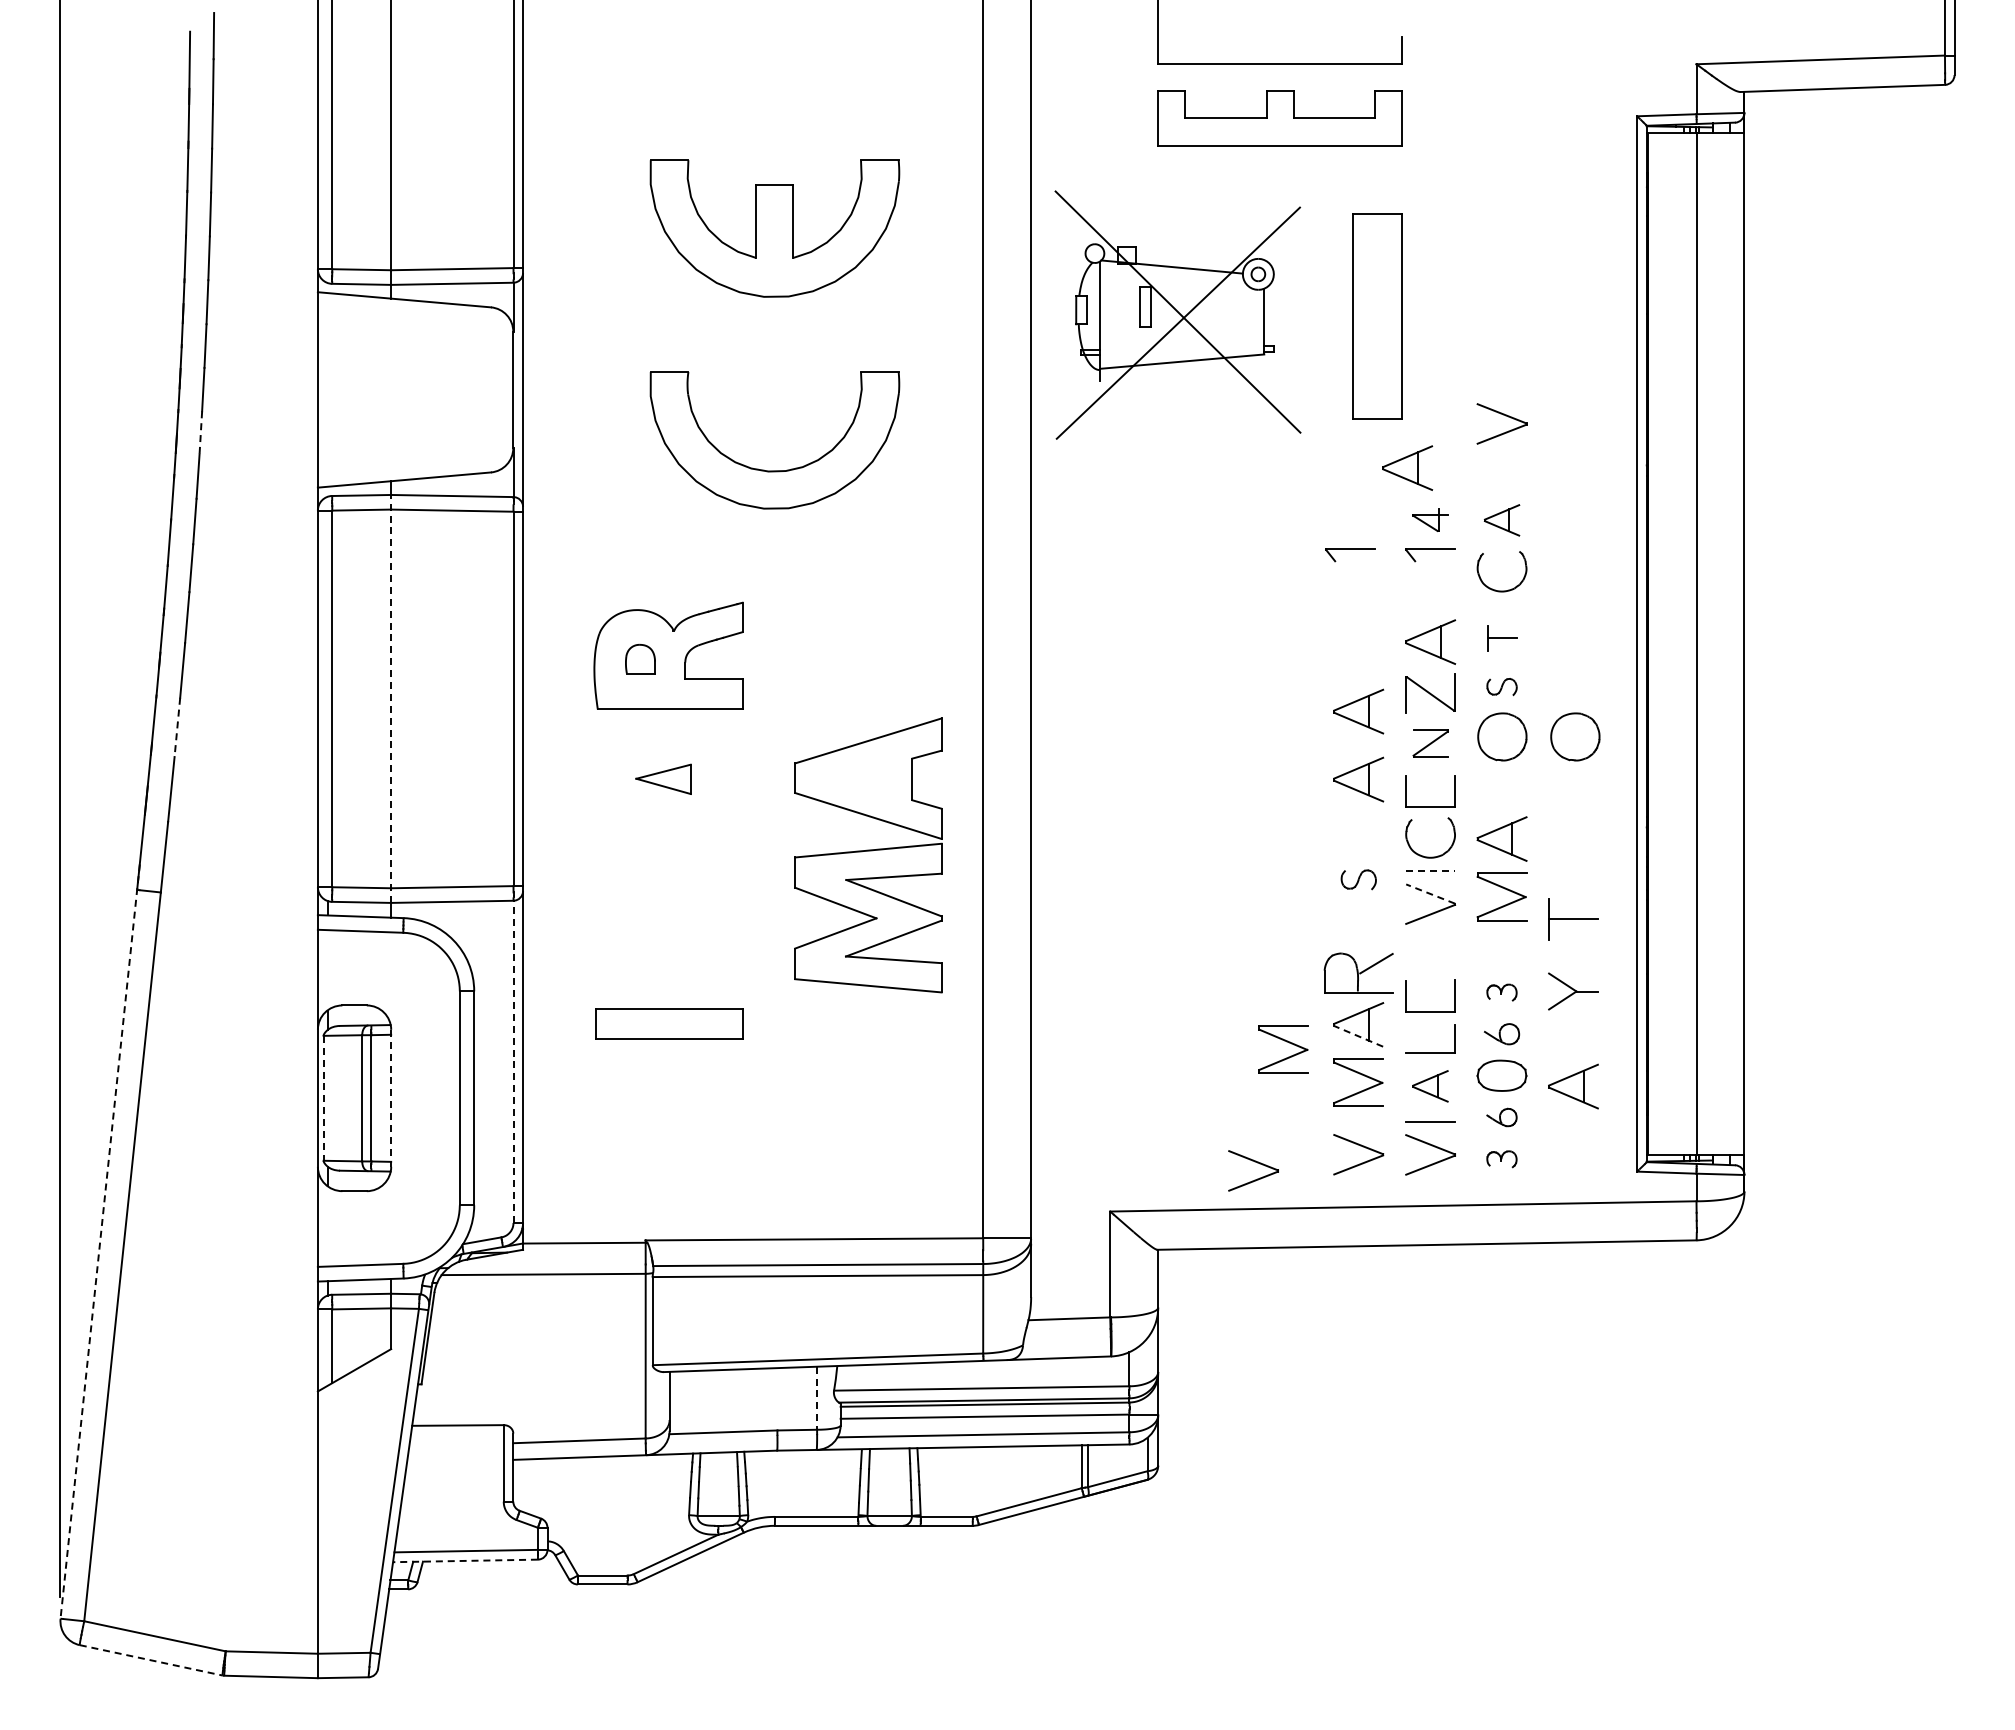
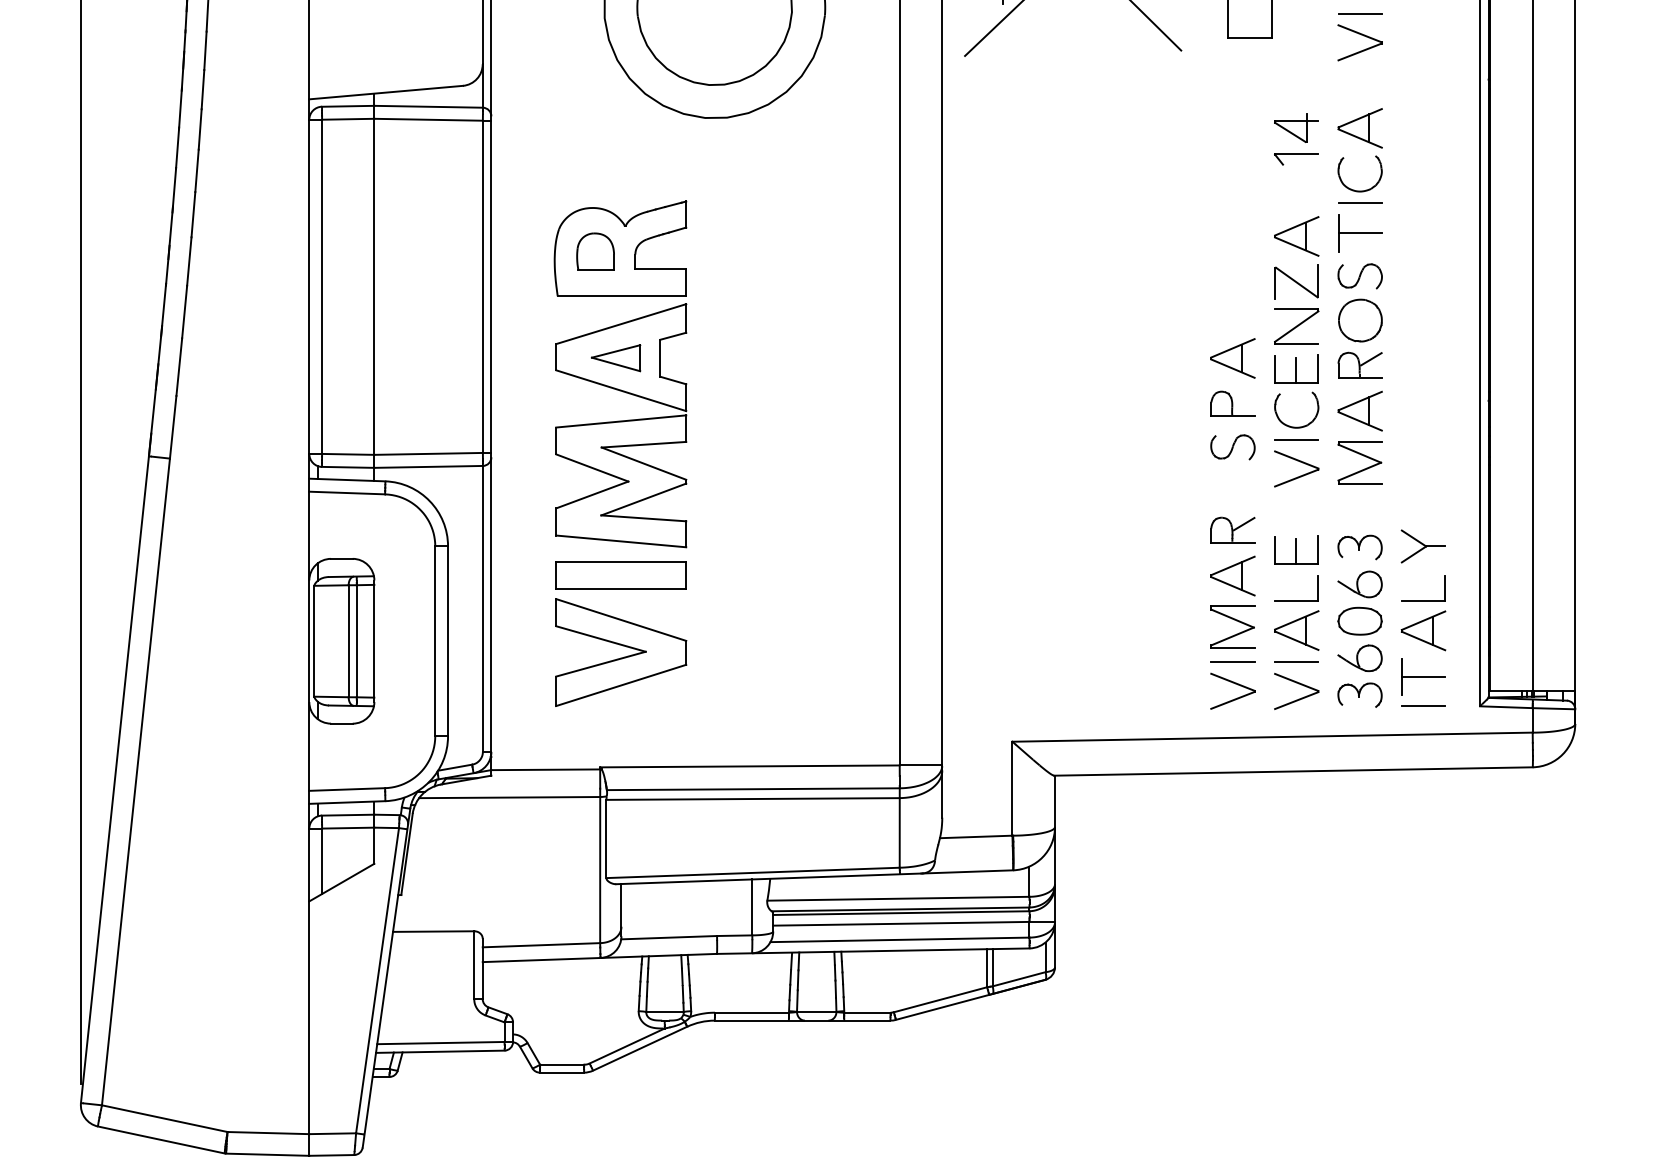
line: (1501, 390) -> (1359, 13), added
line: (200, 432) -> (205, 50), dashed -> solid
part: (1407, 467) -> (1276, 81), removed
part: (1430, 519) -> (1296, 127), size x1.43
part: (1501, 520) -> (1359, 128), size x1.43
part: (1350, 555) -> (1225, 159), removed
line: (1501, 604) -> (1359, 203), added
part: (1502, 638) -> (1360, 233), size x1.67
part: (640, 658) -> (595, 250), size x1.43
part: (1501, 686) -> (1359, 275), size x1.67
line: (391, 698) -> (374, 286), dashed -> solid
part: (1358, 711) -> (1232, 297), removed
line: (177, 727) -> (184, 312), dashed -> solid
part: (1575, 736) -> (1425, 320), removed
part: (1430, 743) -> (1296, 326), size x1.43
part: (1501, 787) -> (1359, 365), added
line: (1429, 792) -> (1295, 369), added
part: (1358, 830) -> (1232, 403), added
part: (868, 855) -> (621, 425), moved
line: (1431, 871) -> (1297, 439), dashed -> solid
part: (1358, 879) -> (1232, 447), size x1.43
line: (1430, 893) -> (1296, 459), dashed -> solid
part: (1573, 919) -> (1423, 676), moved
part: (1358, 972) -> (1232, 529), size x0.71
part: (1501, 992) -> (1359, 547), size x1.67
line: (1429, 996) -> (1295, 550), added
part: (1501, 1033) -> (1359, 583), size x1.43
line: (1358, 1036) -> (1232, 586), dashed -> solid
part: (1286, 1042) -> (1168, 591), removed
part: (1573, 1052) -> (1423, 600), added
line: (513, 1061) -> (482, 608), dashed -> solid
part: (1430, 1086) -> (1296, 630), size x1.43
line: (323, 1098) -> (314, 641), dashed -> solid
line: (391, 1098) -> (374, 641), dashed -> solid
part: (669, 1110) -> (621, 652), added
part: (1501, 1117) -> (1359, 658), size x1.67
line: (1358, 1121) -> (1232, 661), added
part: (1501, 1159) -> (1359, 695), size x1.67
part: (1254, 1162) -> (1140, 698), removed
line: (1573, 1171) -> (1423, 706), added
line: (100, 1242) -> (116, 769), dashed -> solid
line: (817, 1398) -> (752, 907), dashed -> solid
line: (465, 1560) -> (440, 1051), dashed -> solid
line: (151, 1660) -> (161, 1140), dashed -> solid

